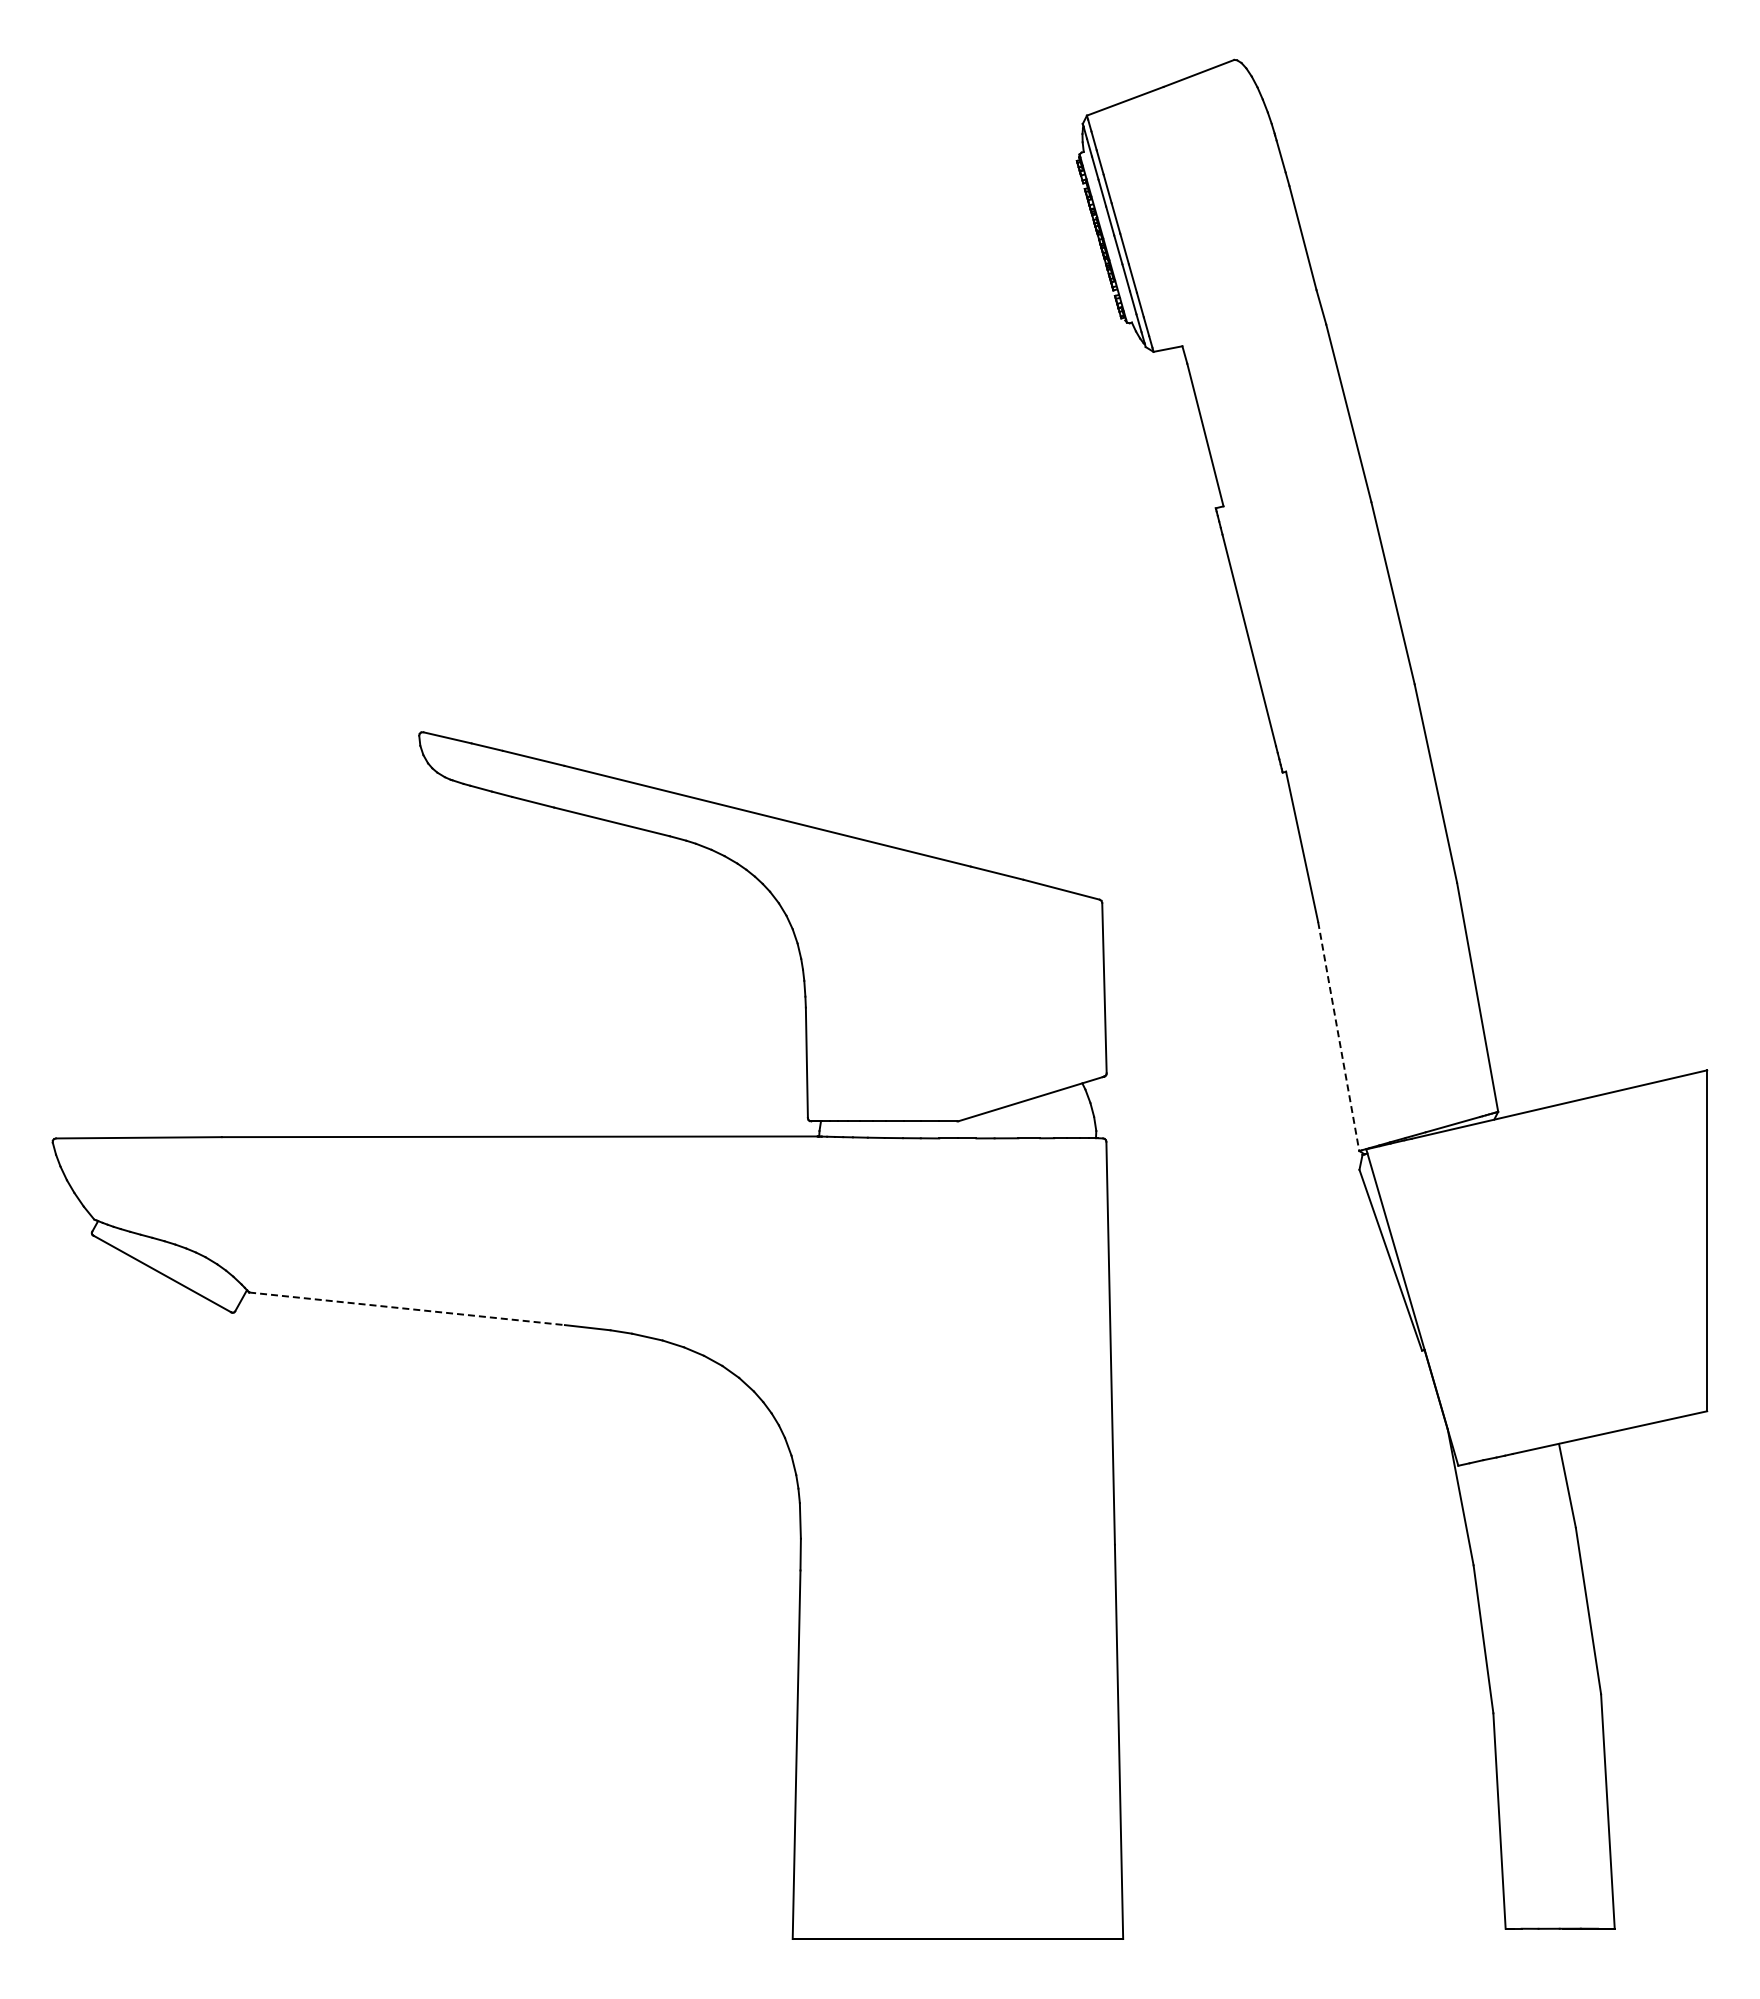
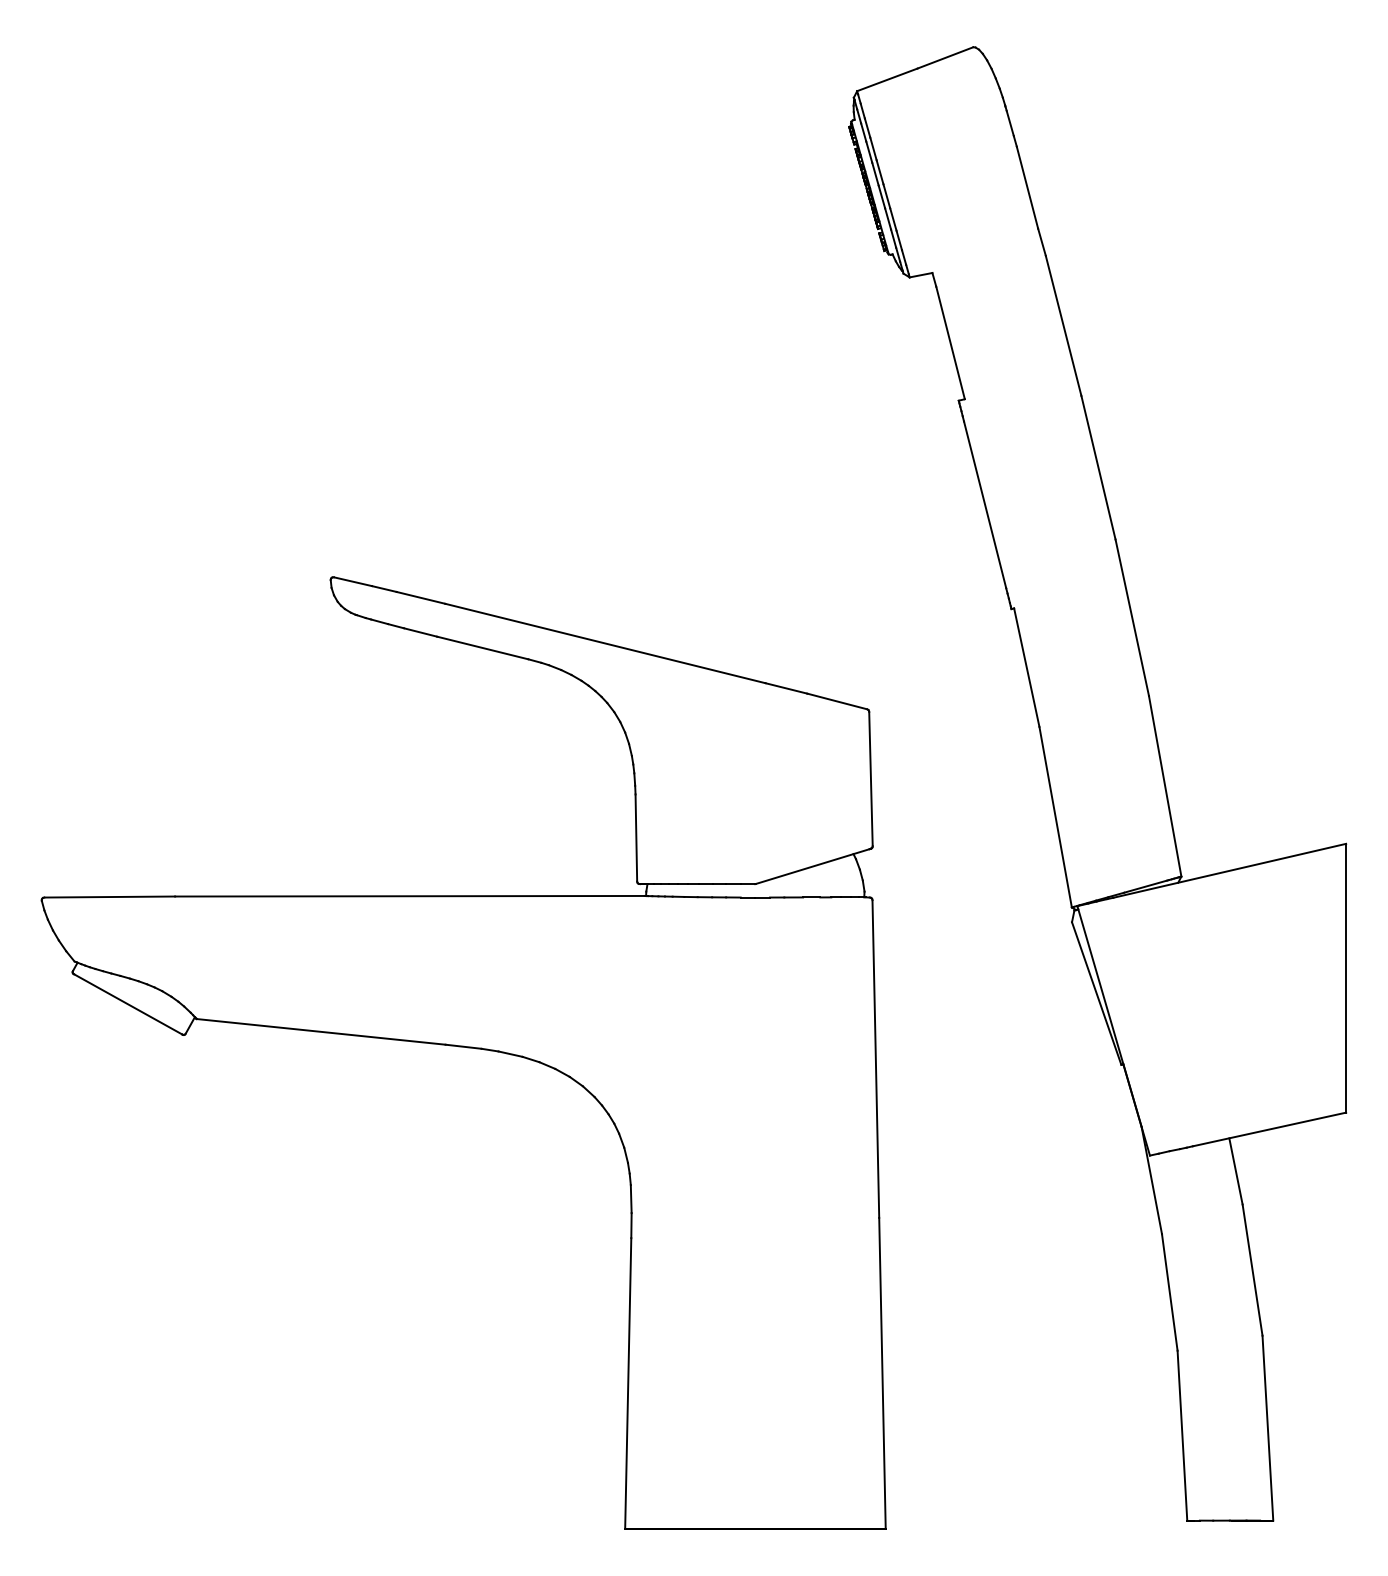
line: (1338, 1037) -> (1055, 817), dashed -> solid
line: (407, 1308) -> (321, 1031), dashed -> solid

